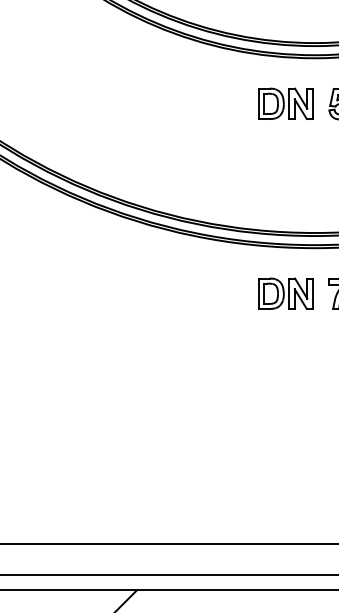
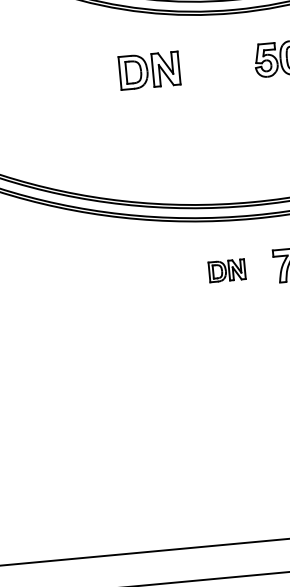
part: (285, 103) -> (149, 70), moved
part: (285, 293) -> (226, 270), size x0.6

